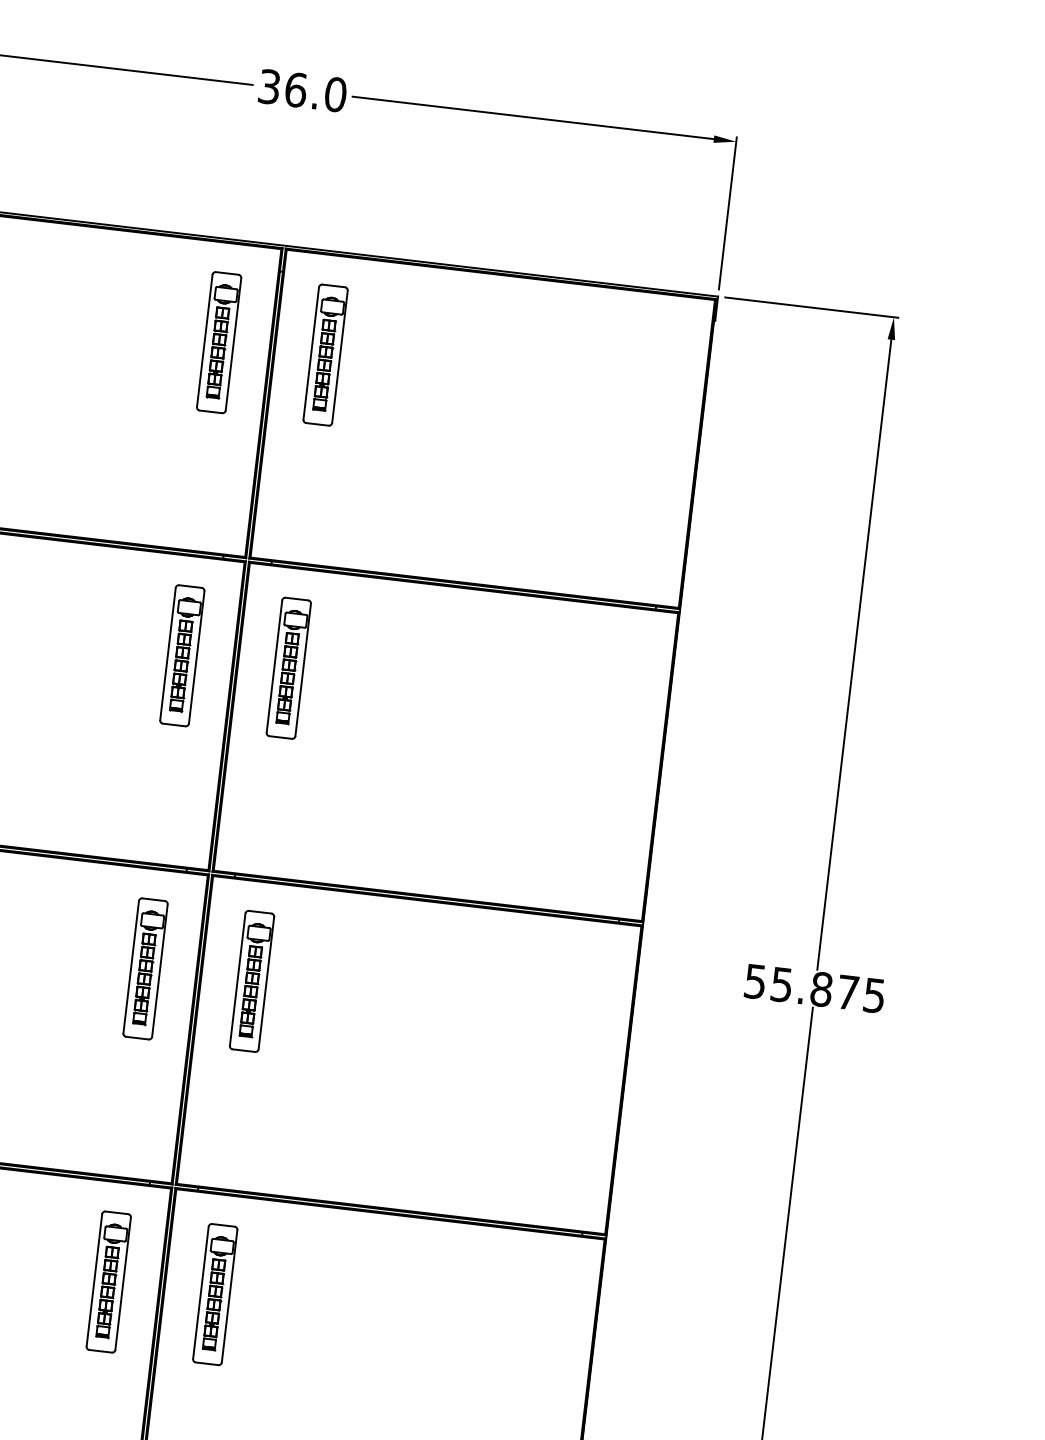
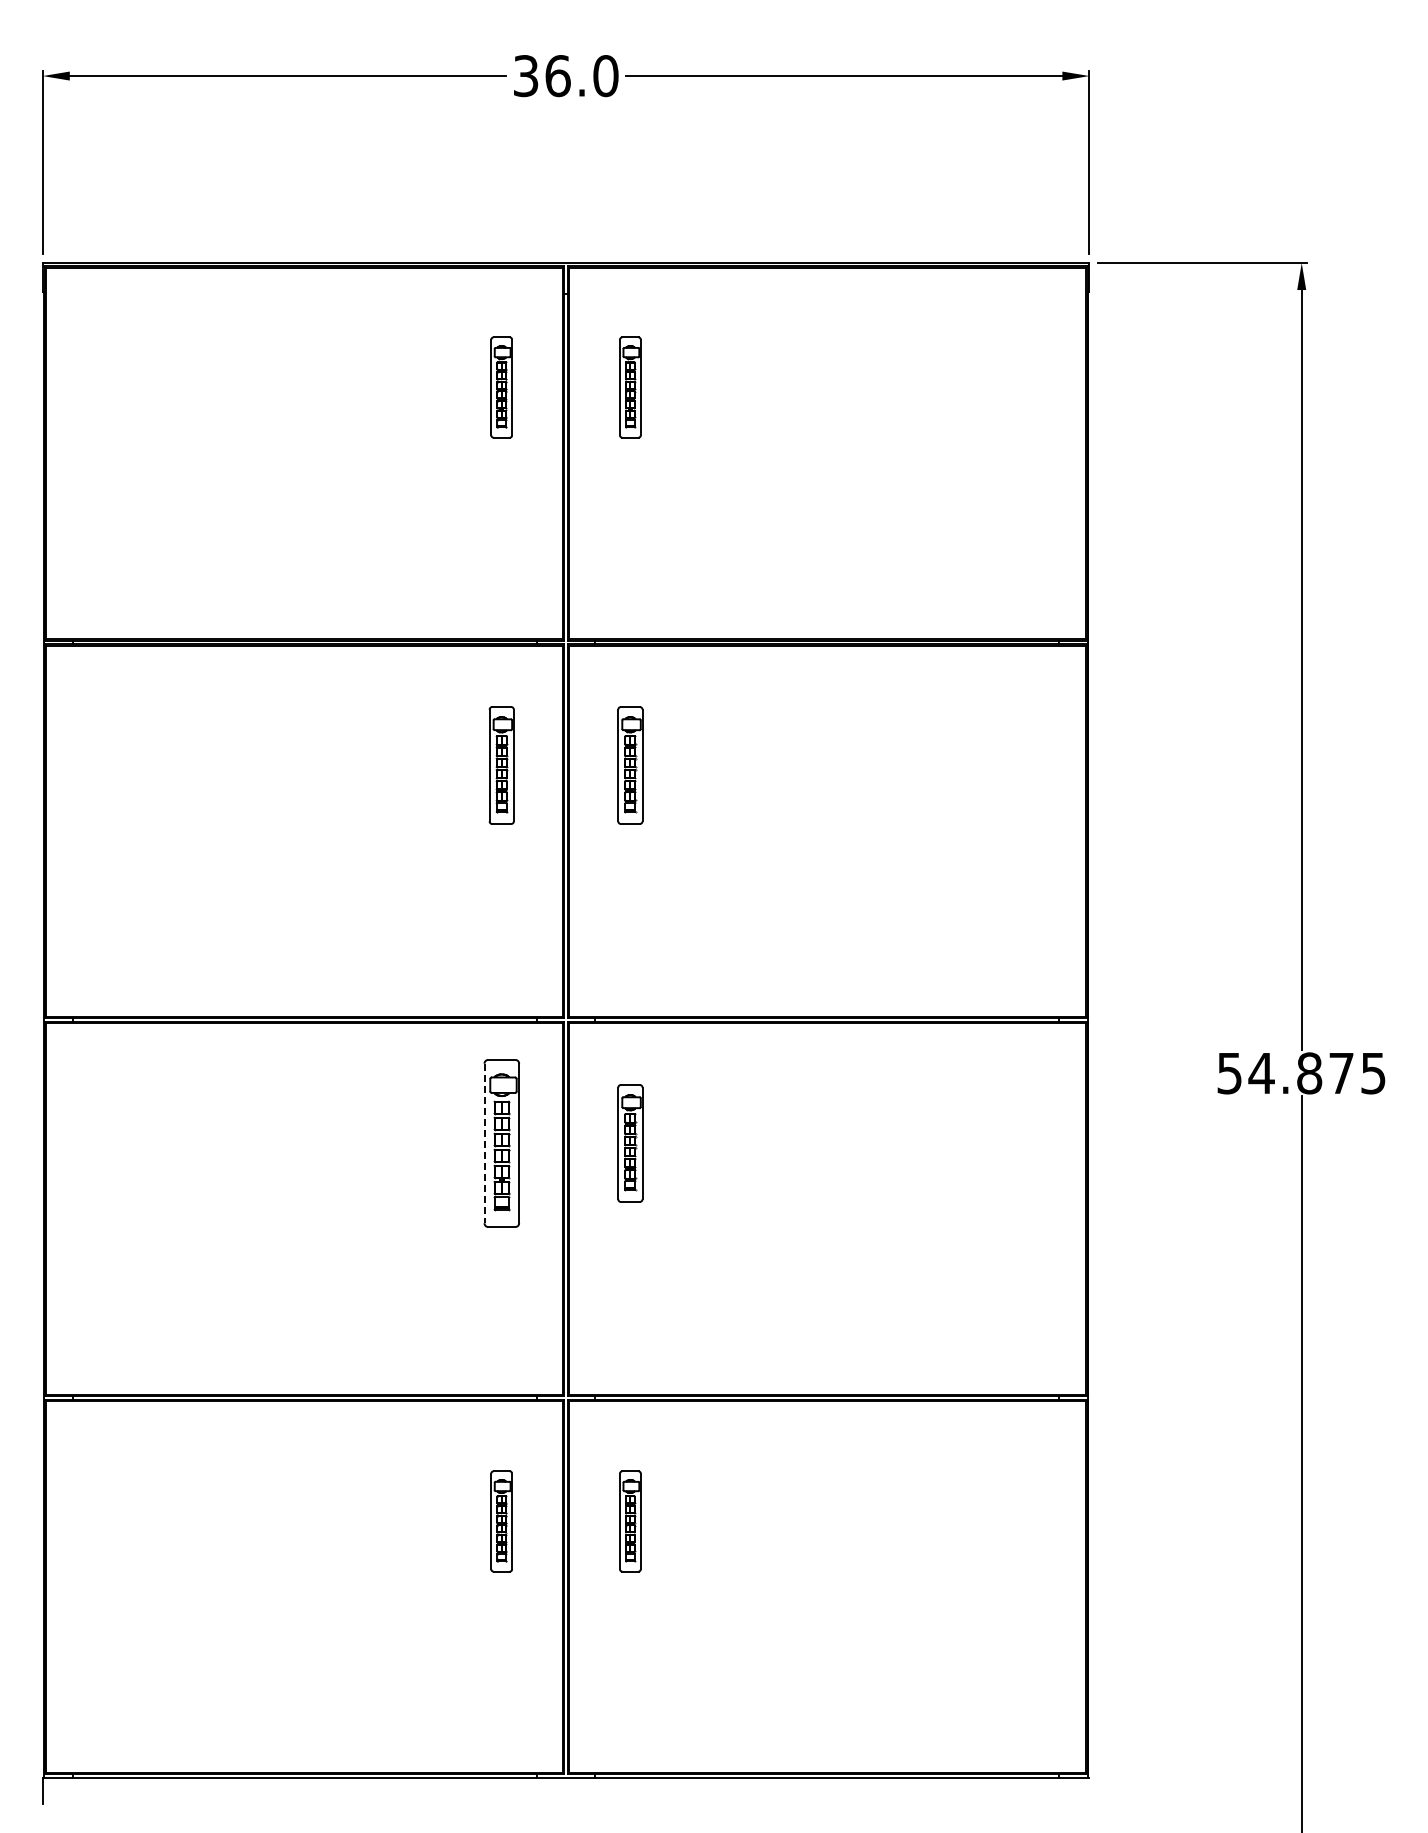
part: (218, 342) -> (501, 387), size x0.6
part: (325, 355) -> (630, 387), size x0.6
part: (182, 655) -> (501, 765), size x0.7
part: (288, 668) -> (630, 765), size x0.7
line: (131, 967) -> (484, 1143), solid -> dashed
part: (252, 981) -> (630, 1143), size x0.7
text: (781, 984) -> (1261, 1073), 55.875 -> 54.875
part: (108, 1282) -> (501, 1521), size x0.6
part: (215, 1294) -> (630, 1521), size x0.6

